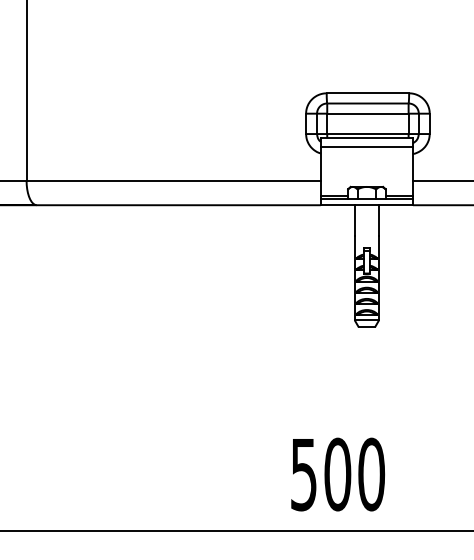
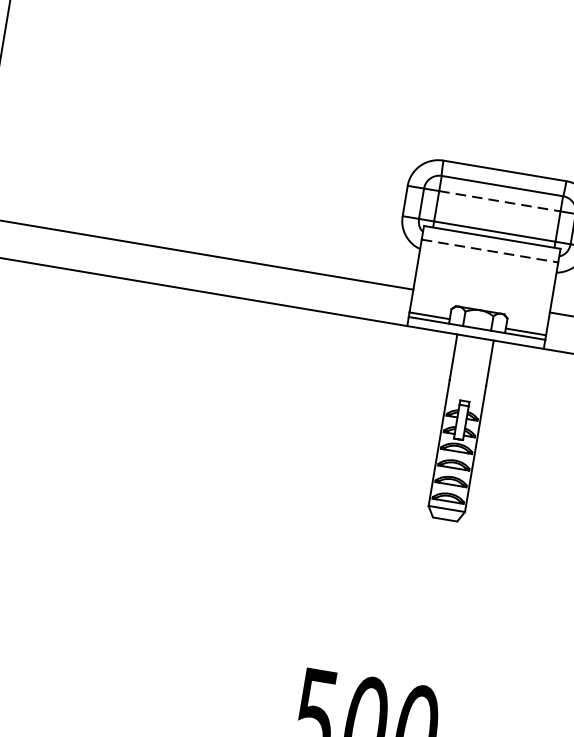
line: (367, 113) -> (499, 200), solid -> dashed
line: (366, 147) -> (489, 251), solid -> dashed

